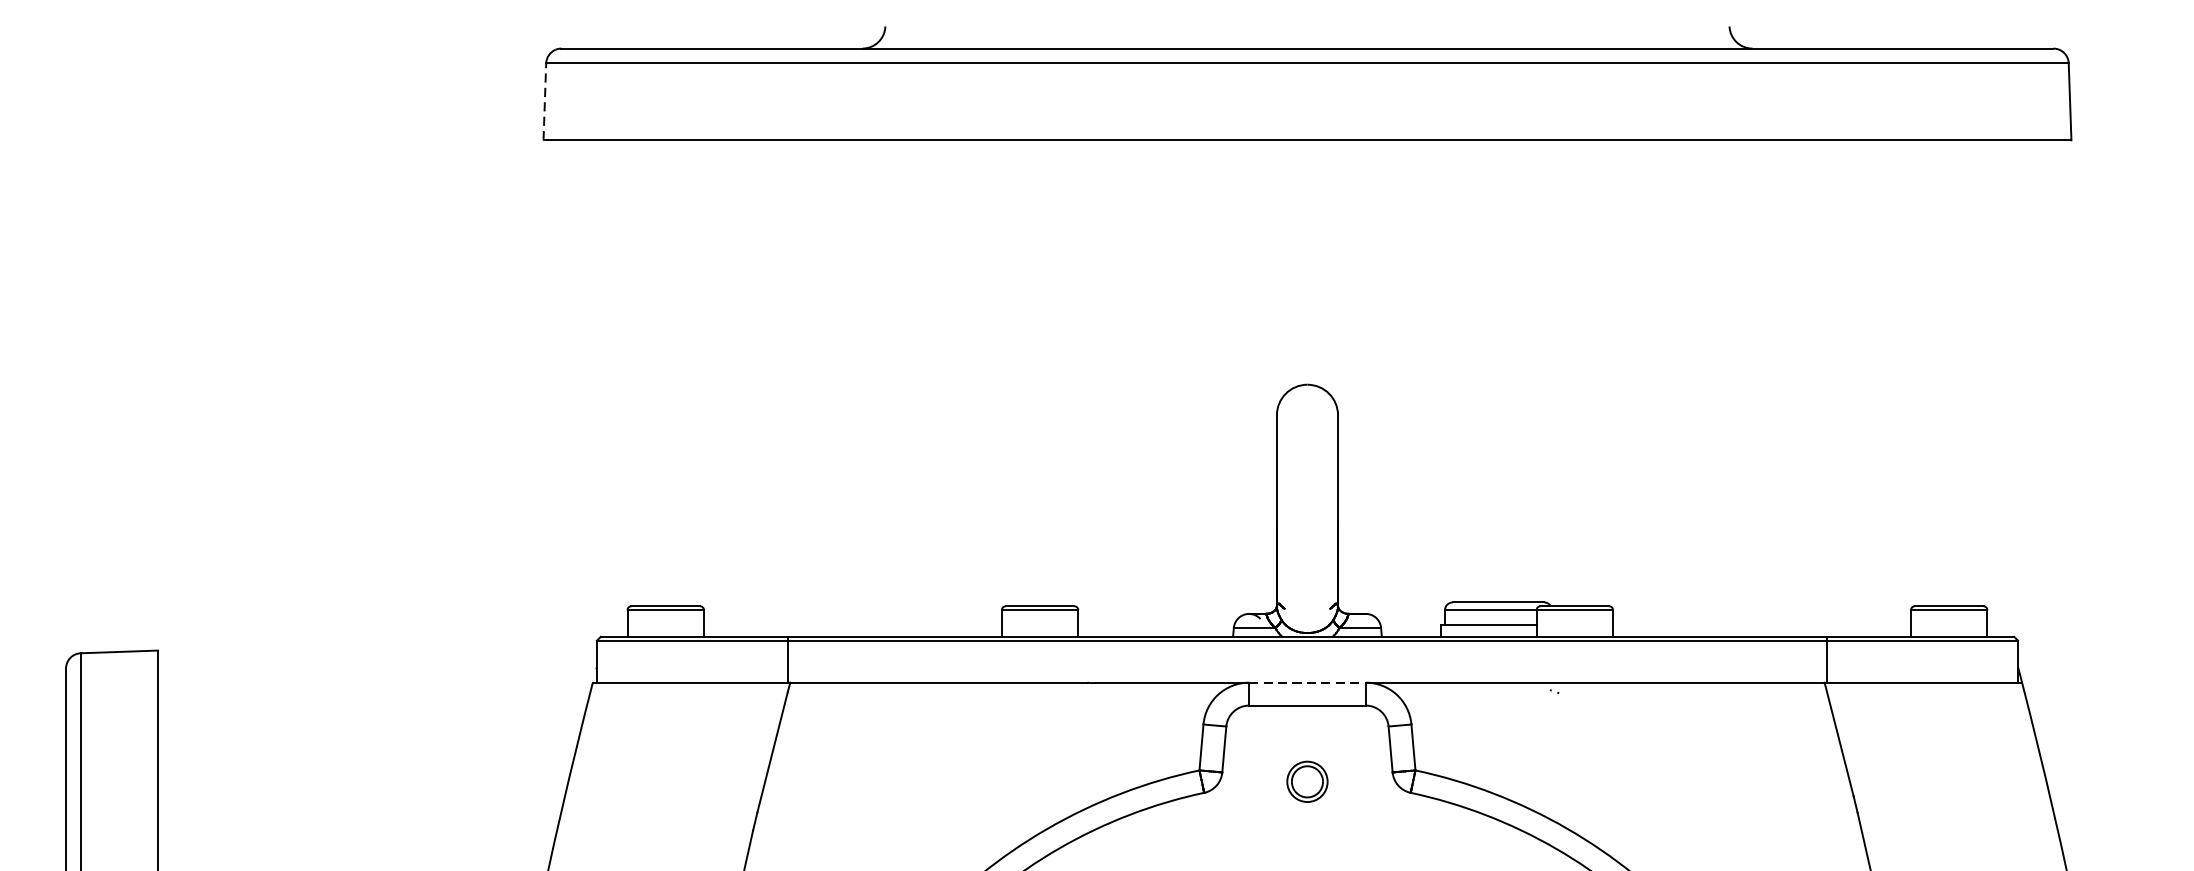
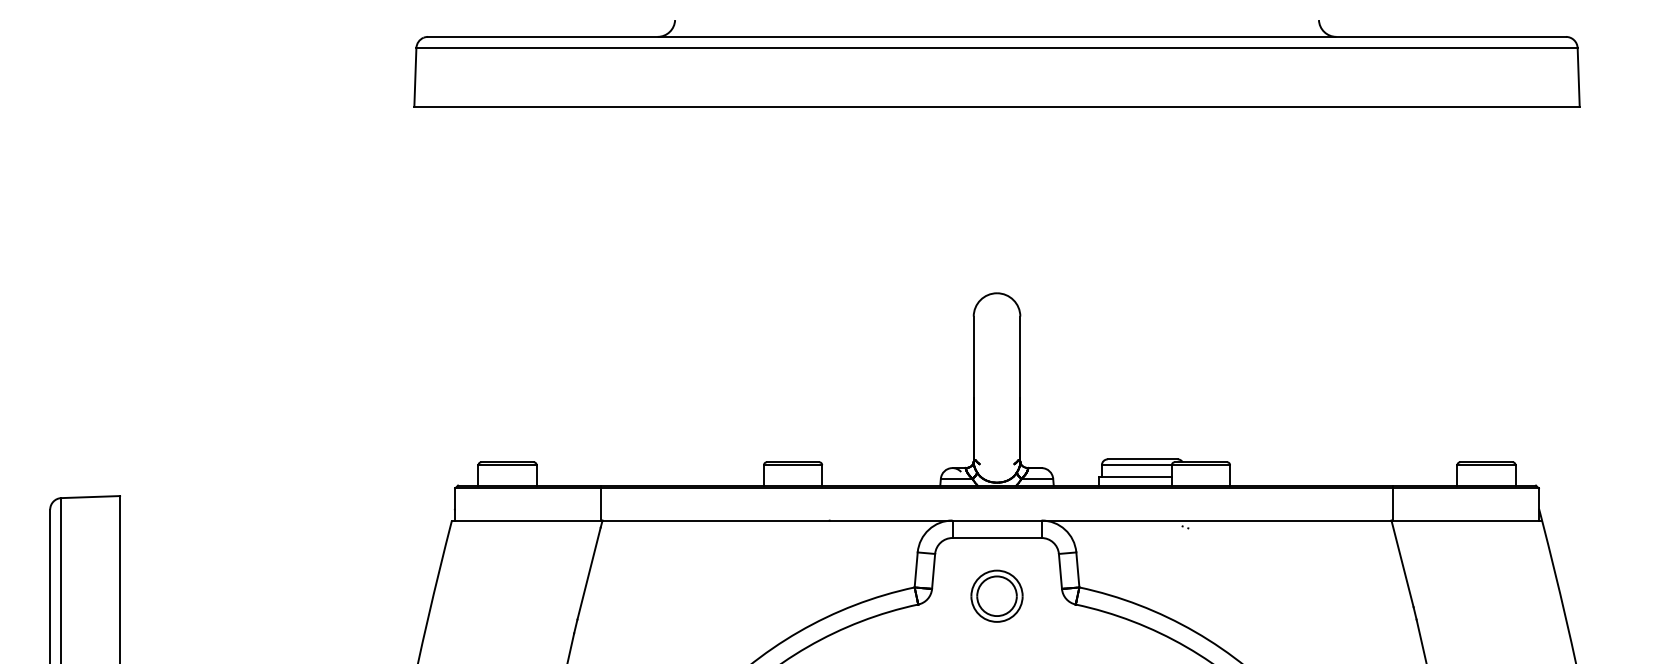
line: (545, 100) -> (415, 76), dashed -> solid
line: (1308, 682) -> (997, 520), dashed -> solid
part: (1306, 780) -> (996, 595), size x1.67

